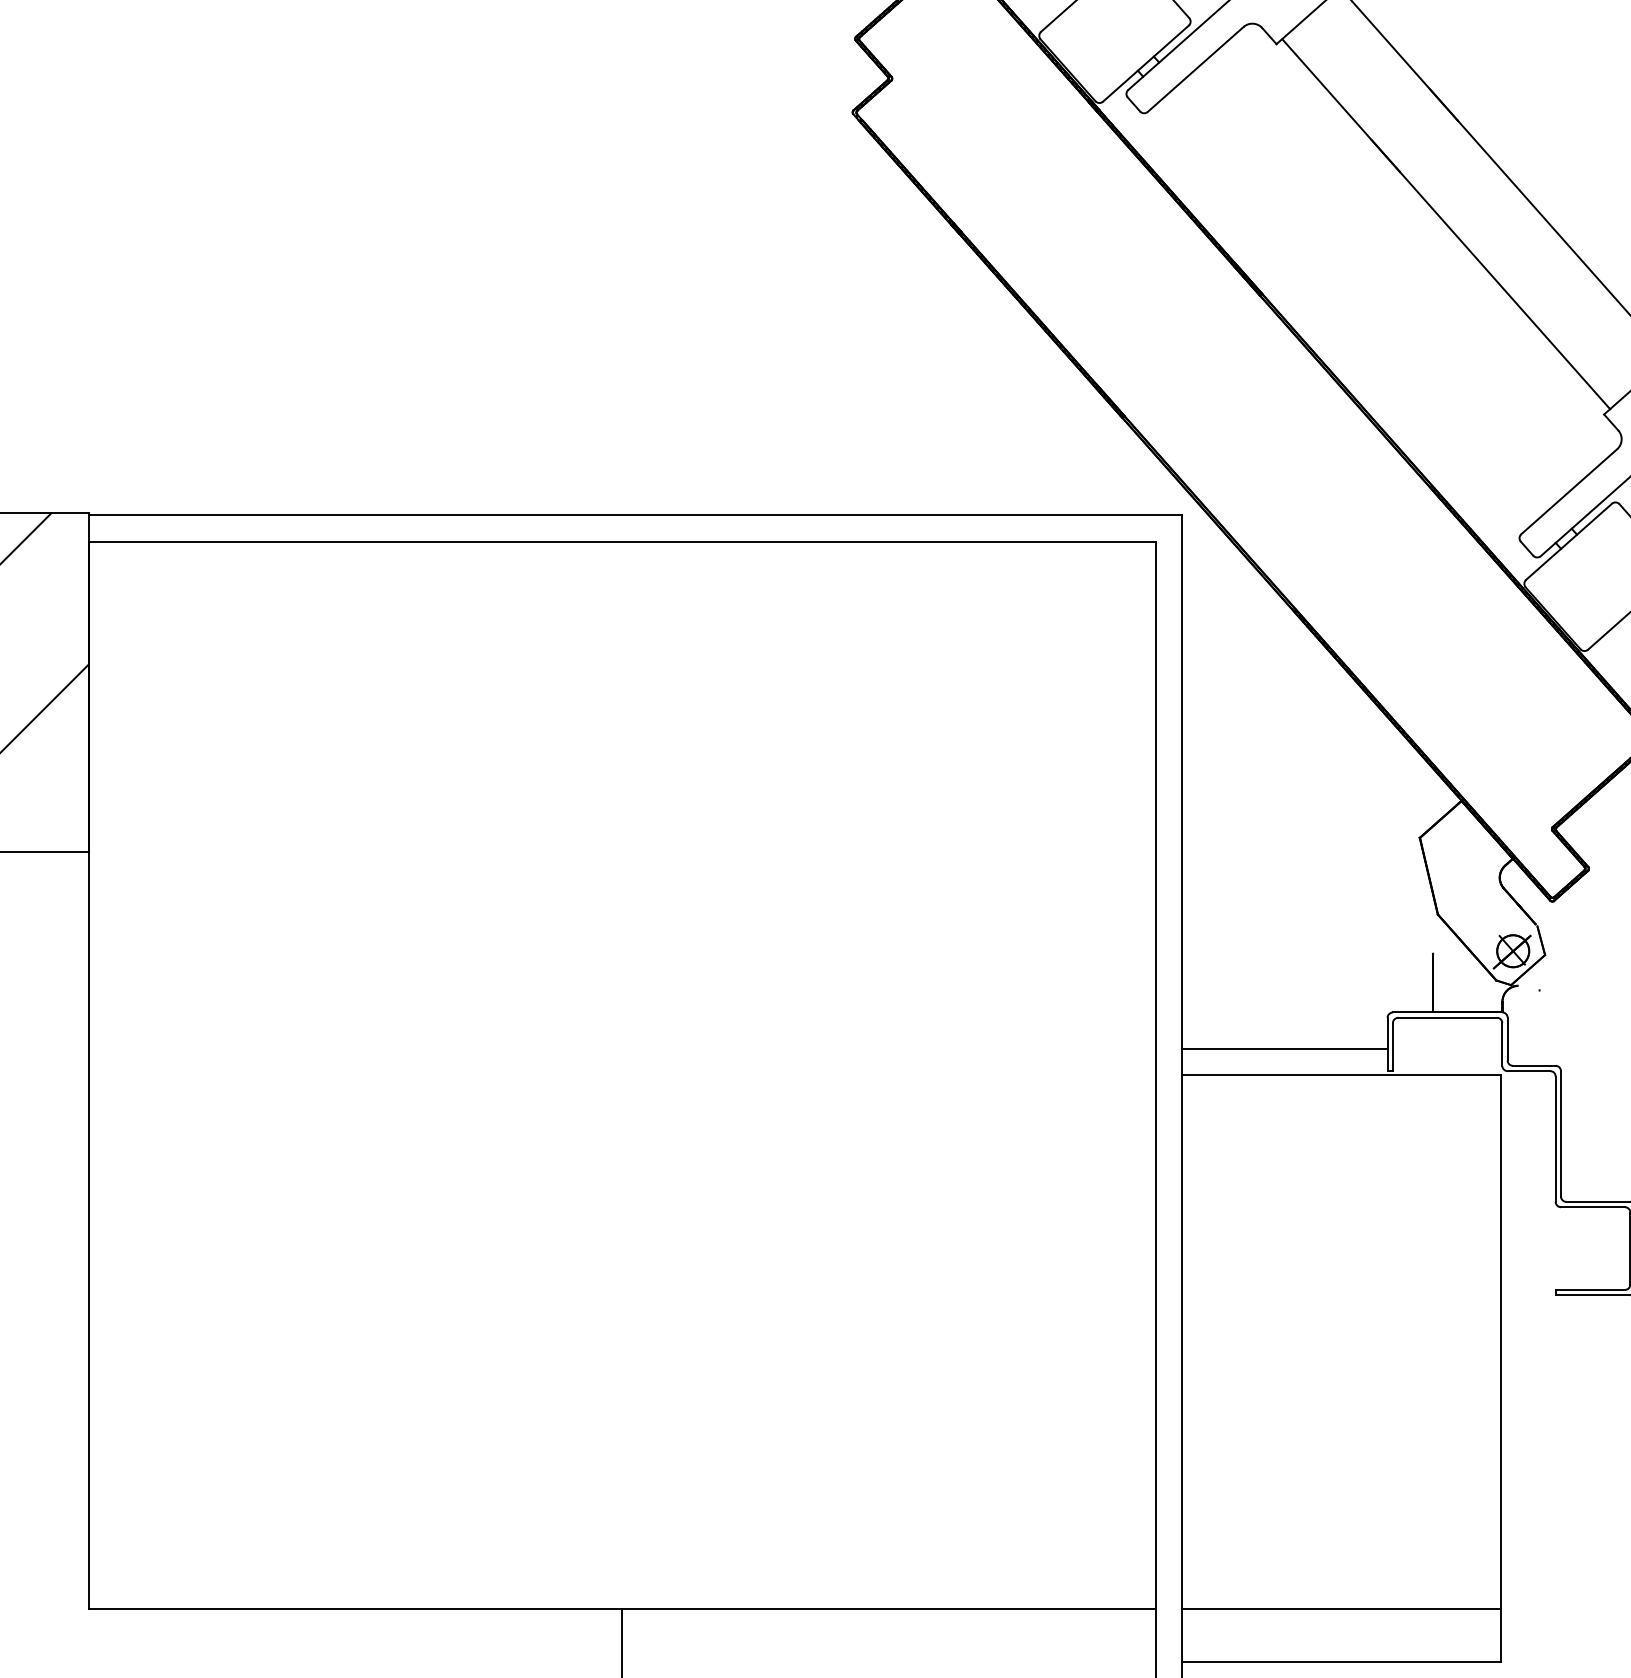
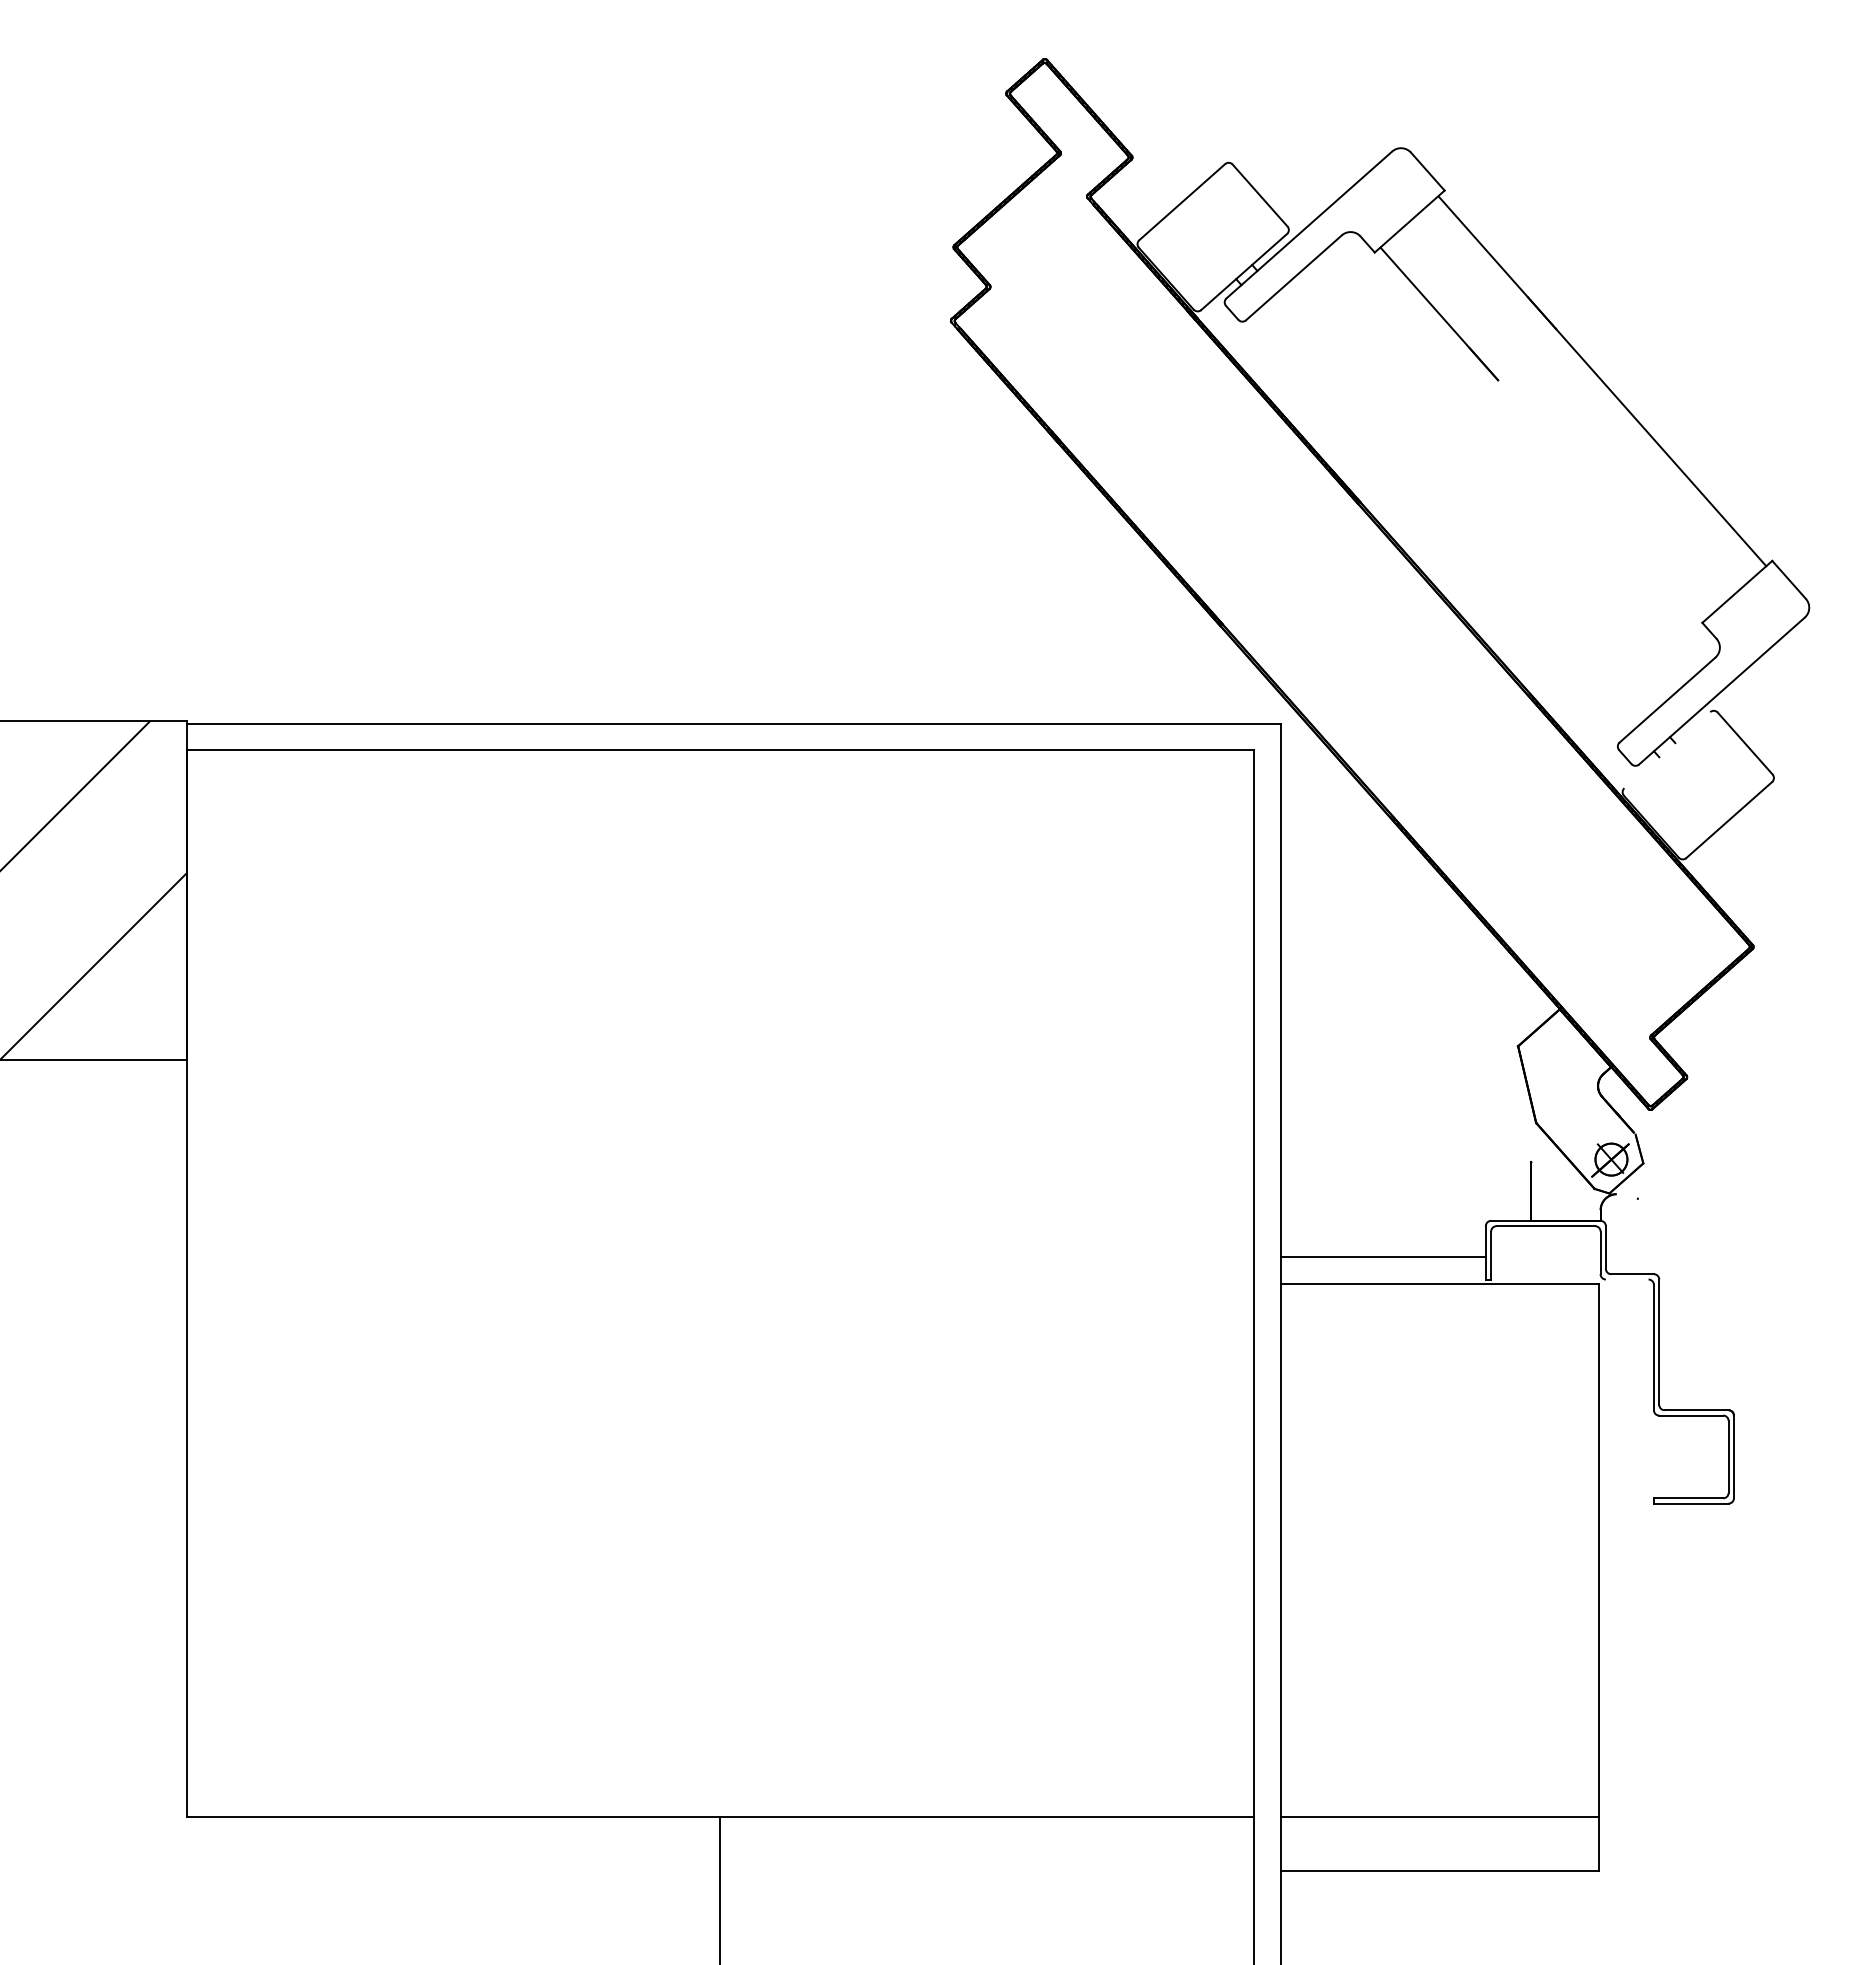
line: (1505, 290) -> (1603, 498), removed
line: (1569, 542) -> (1667, 750), removed
line: (1528, 1071) -> (1626, 1279), removed

